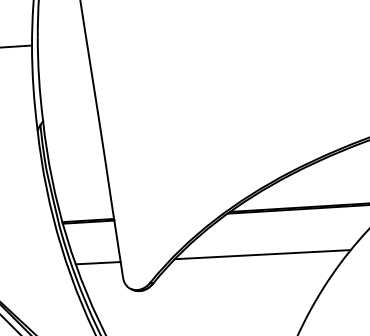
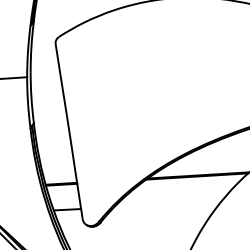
line: (262, 254) -> (167, 204), removed

